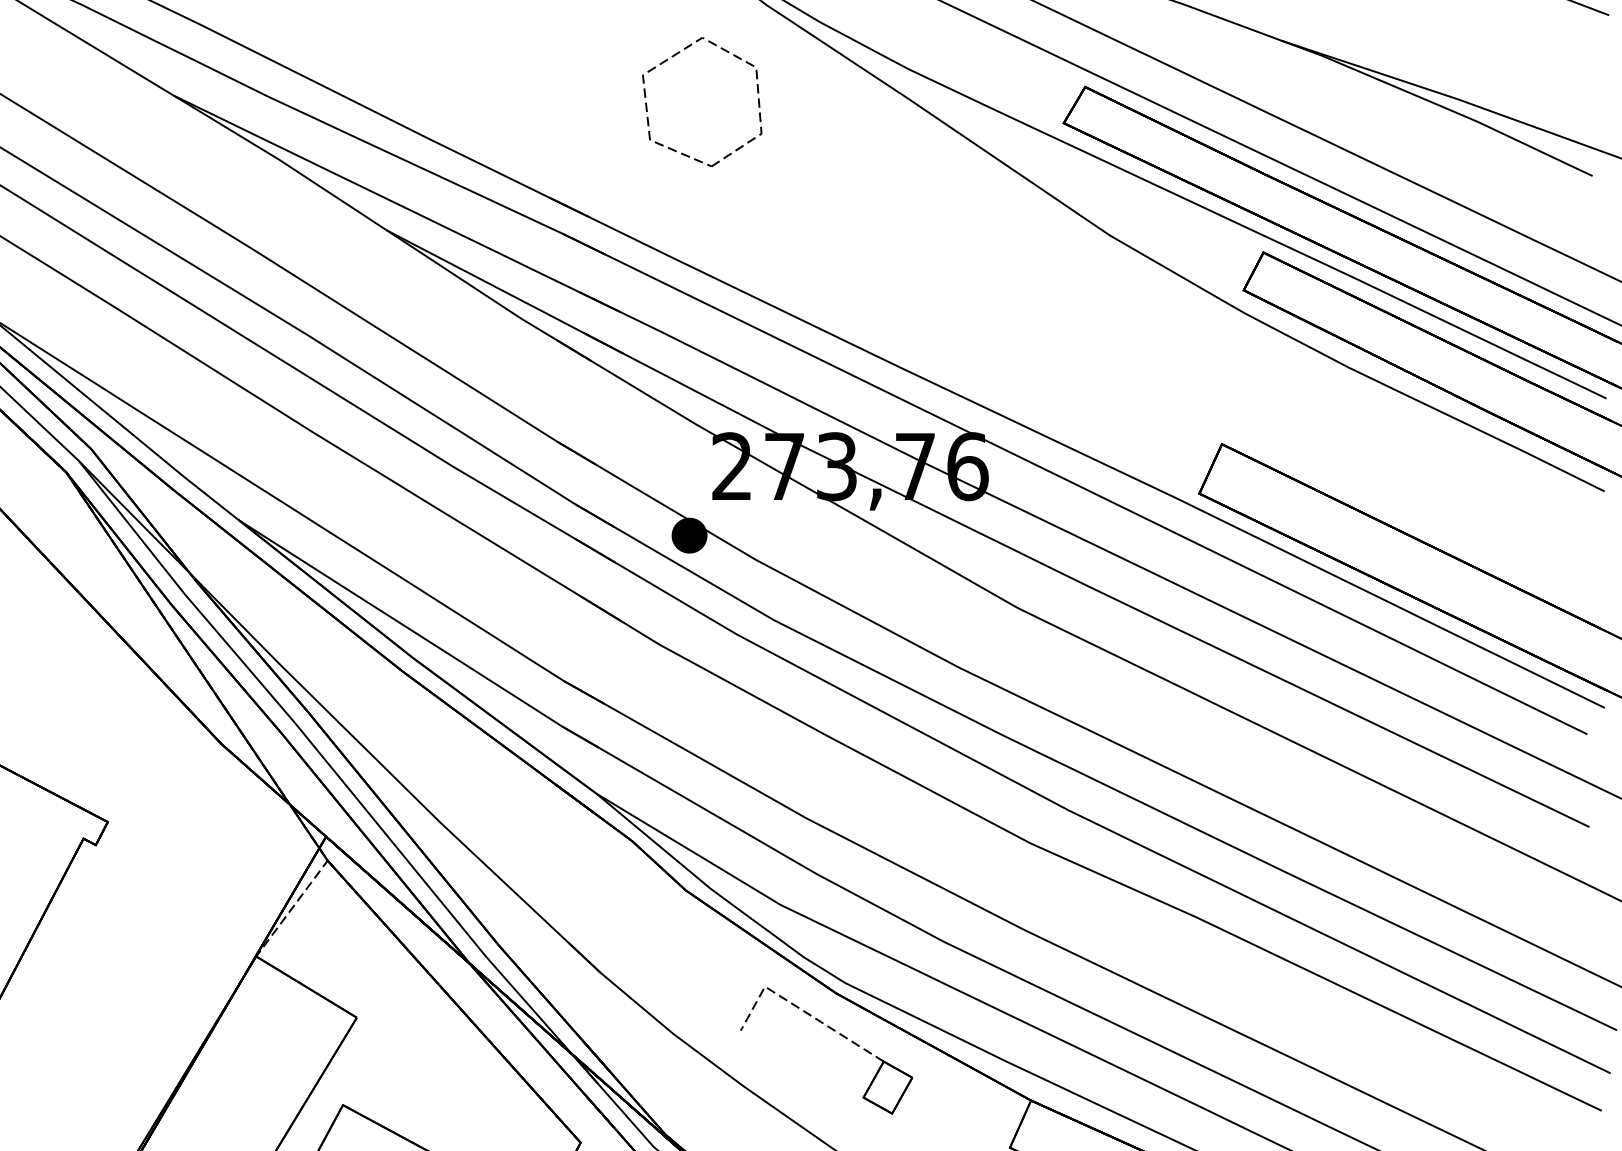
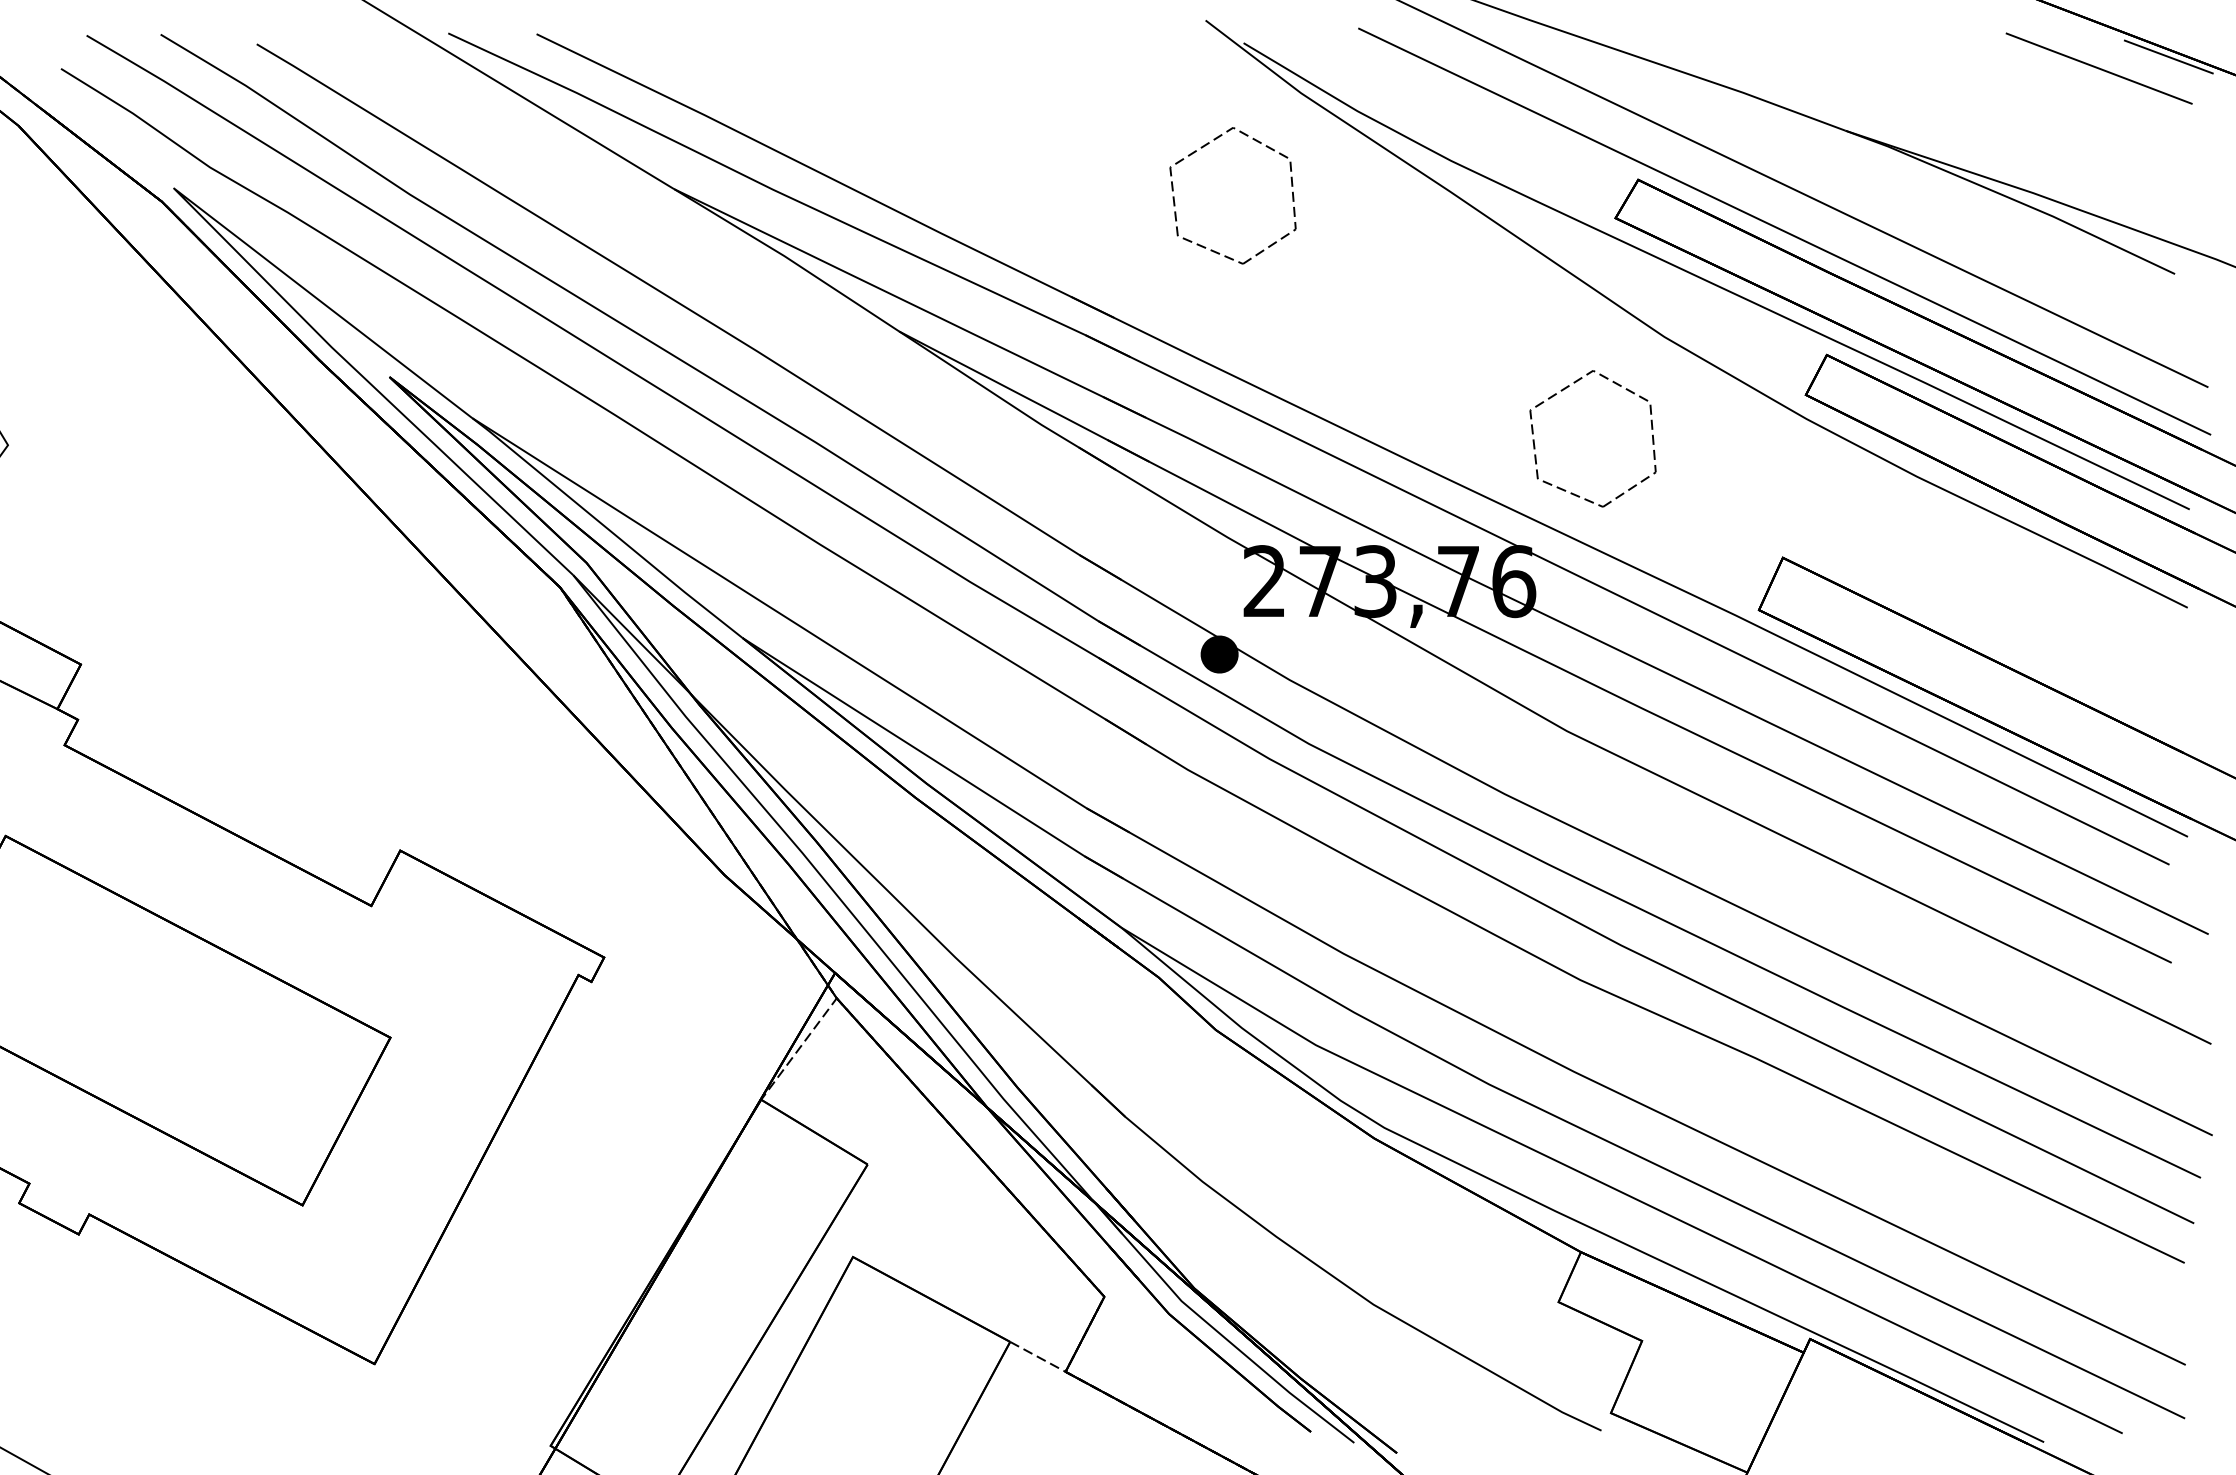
part: (1013, 287) -> (1562, 391), added
part: (834, 1031) -> (1373, 1179), removed

